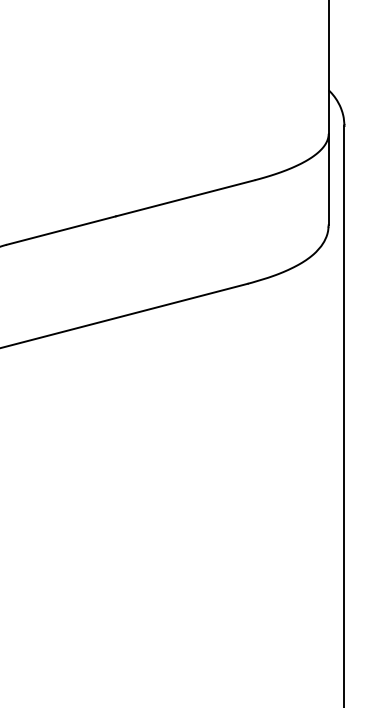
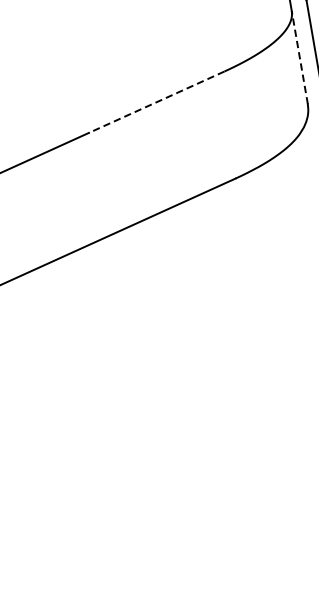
line: (328, 179) -> (299, 57), solid -> dashed
line: (185, 198) -> (156, 102), solid -> dashed

